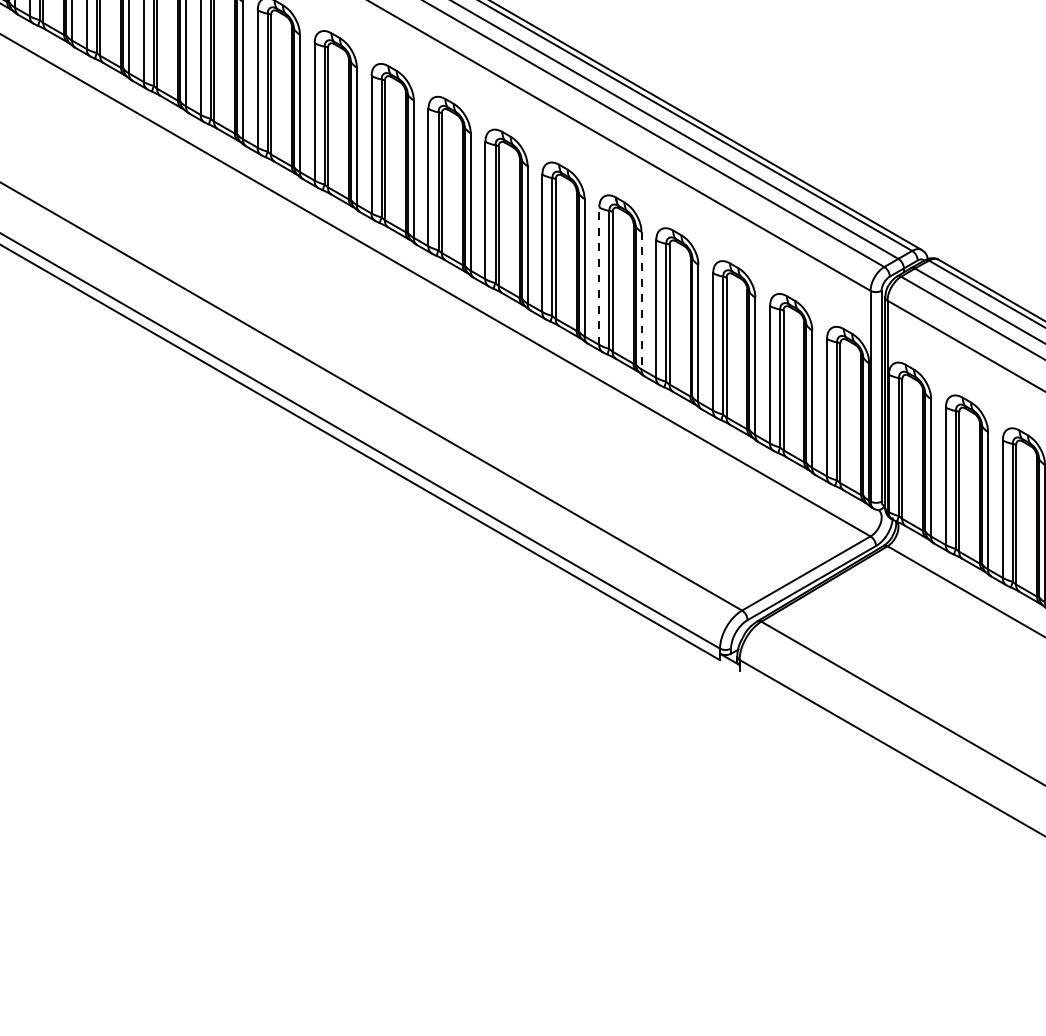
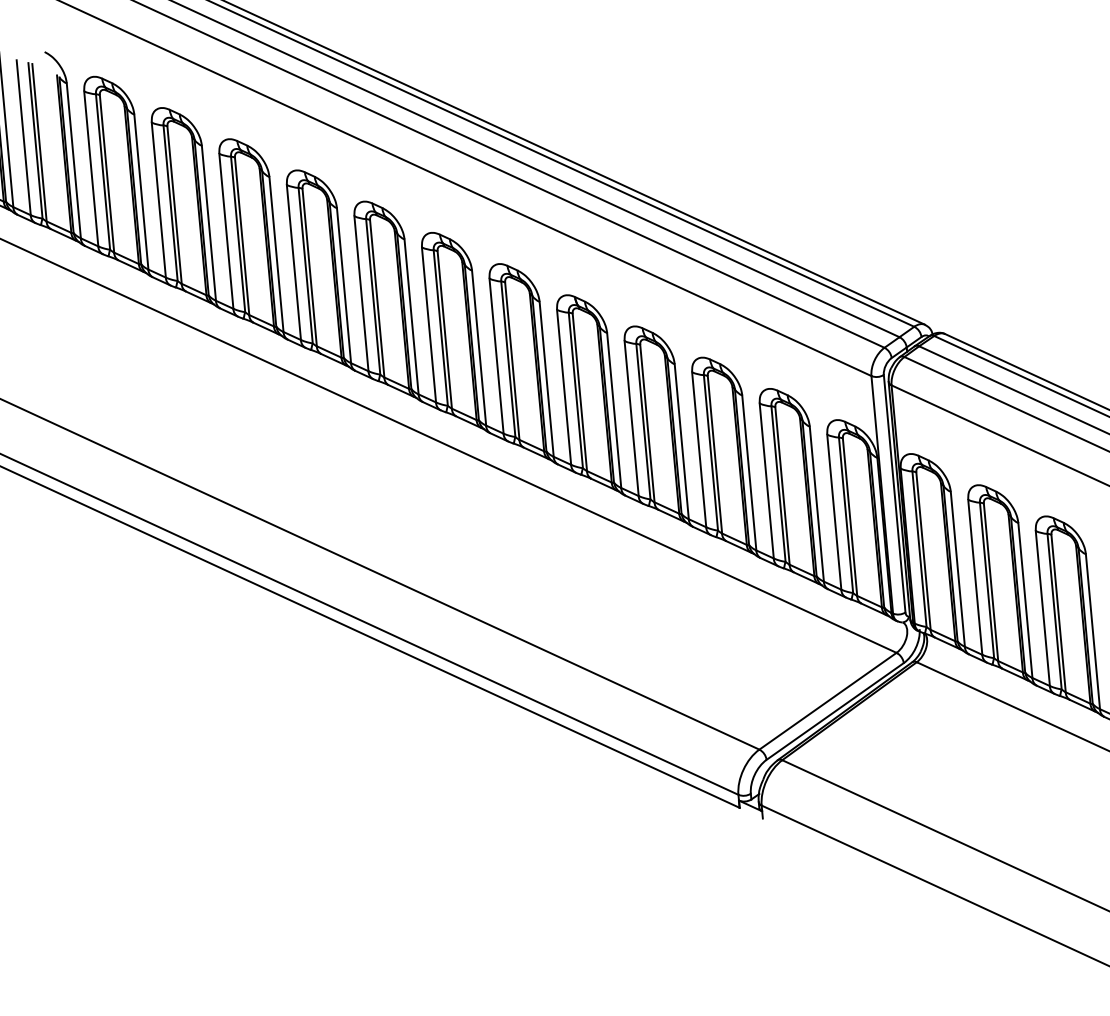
line: (599, 276) -> (564, 387), dashed -> solid
line: (641, 300) -> (614, 410), dashed -> solid

